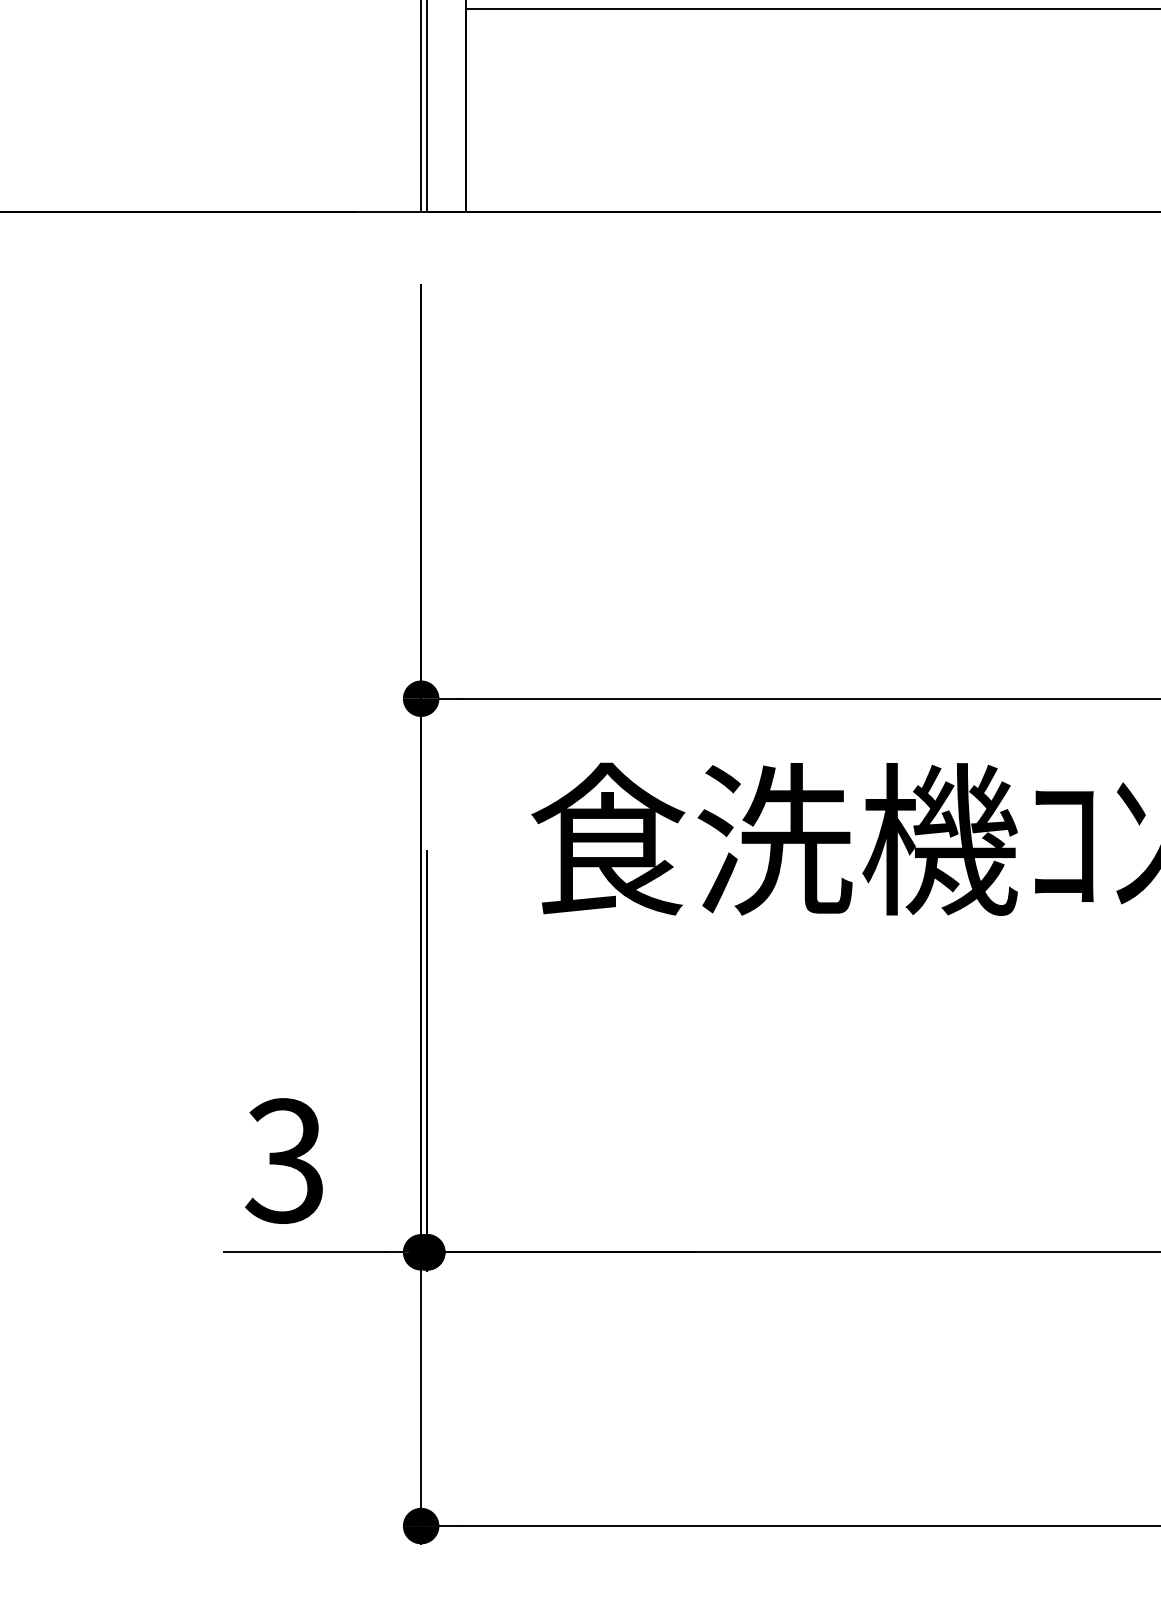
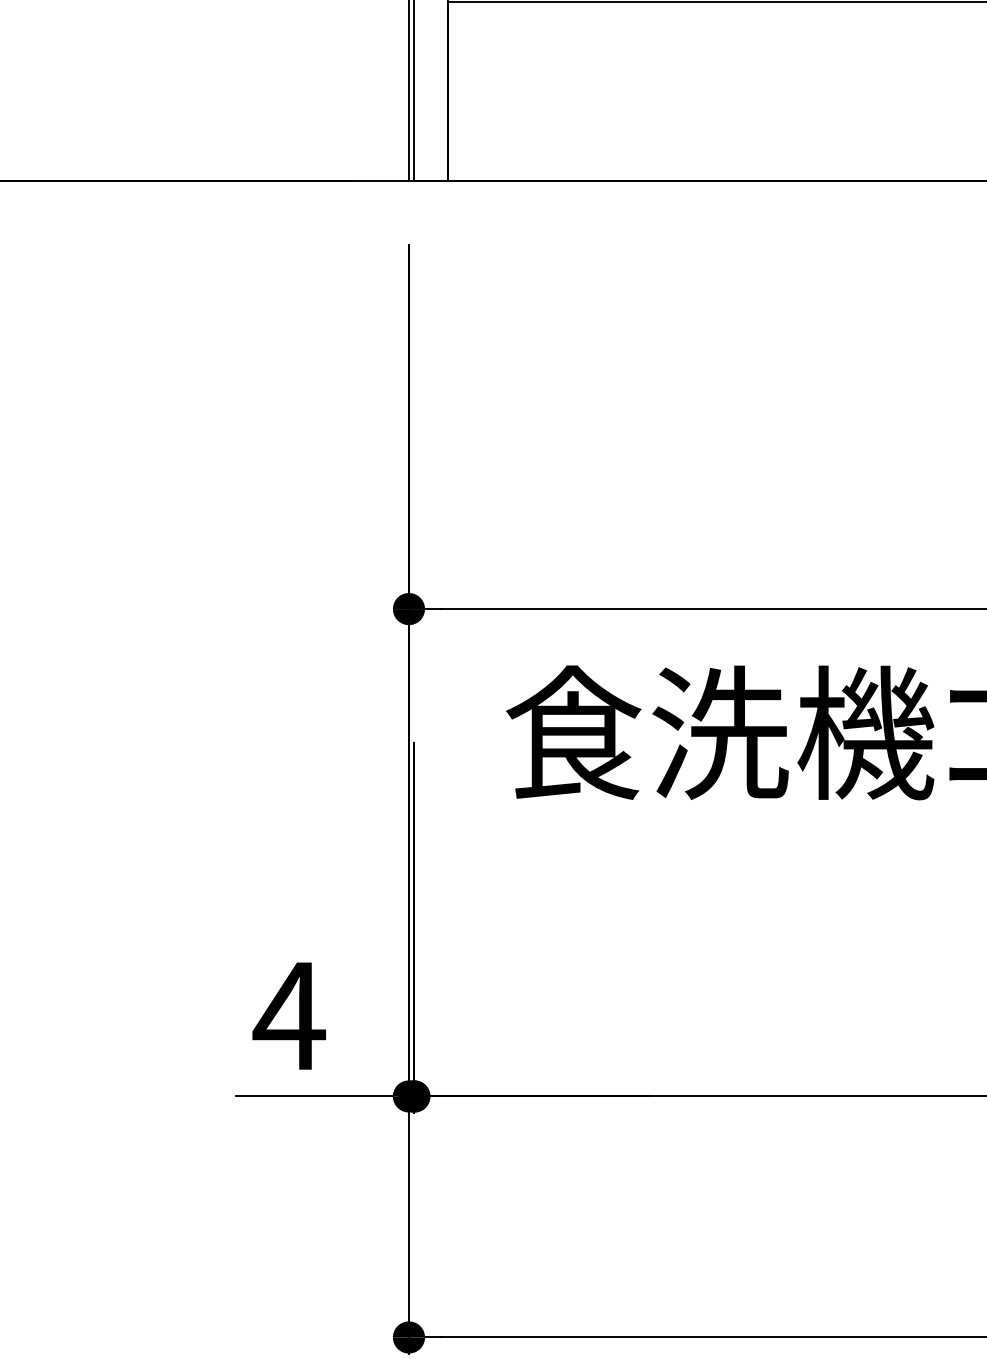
text: (284, 1160) -> (288, 1015), 3 -> 4

